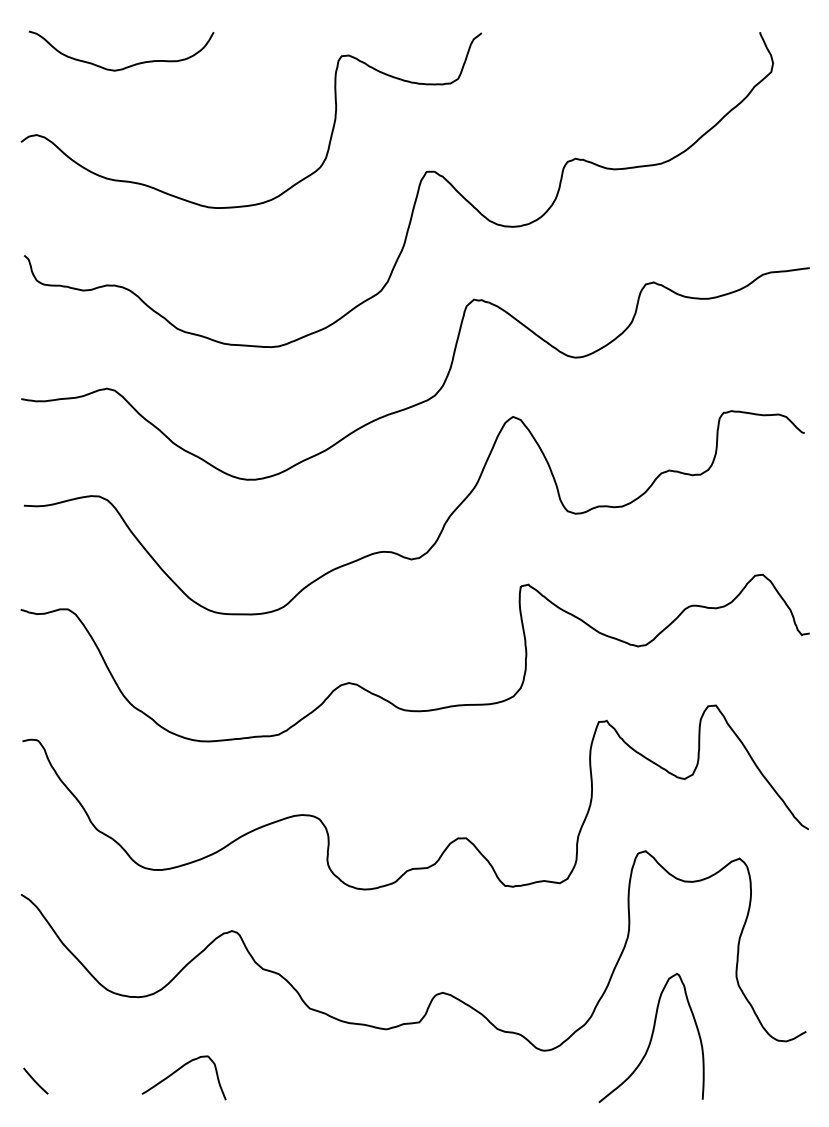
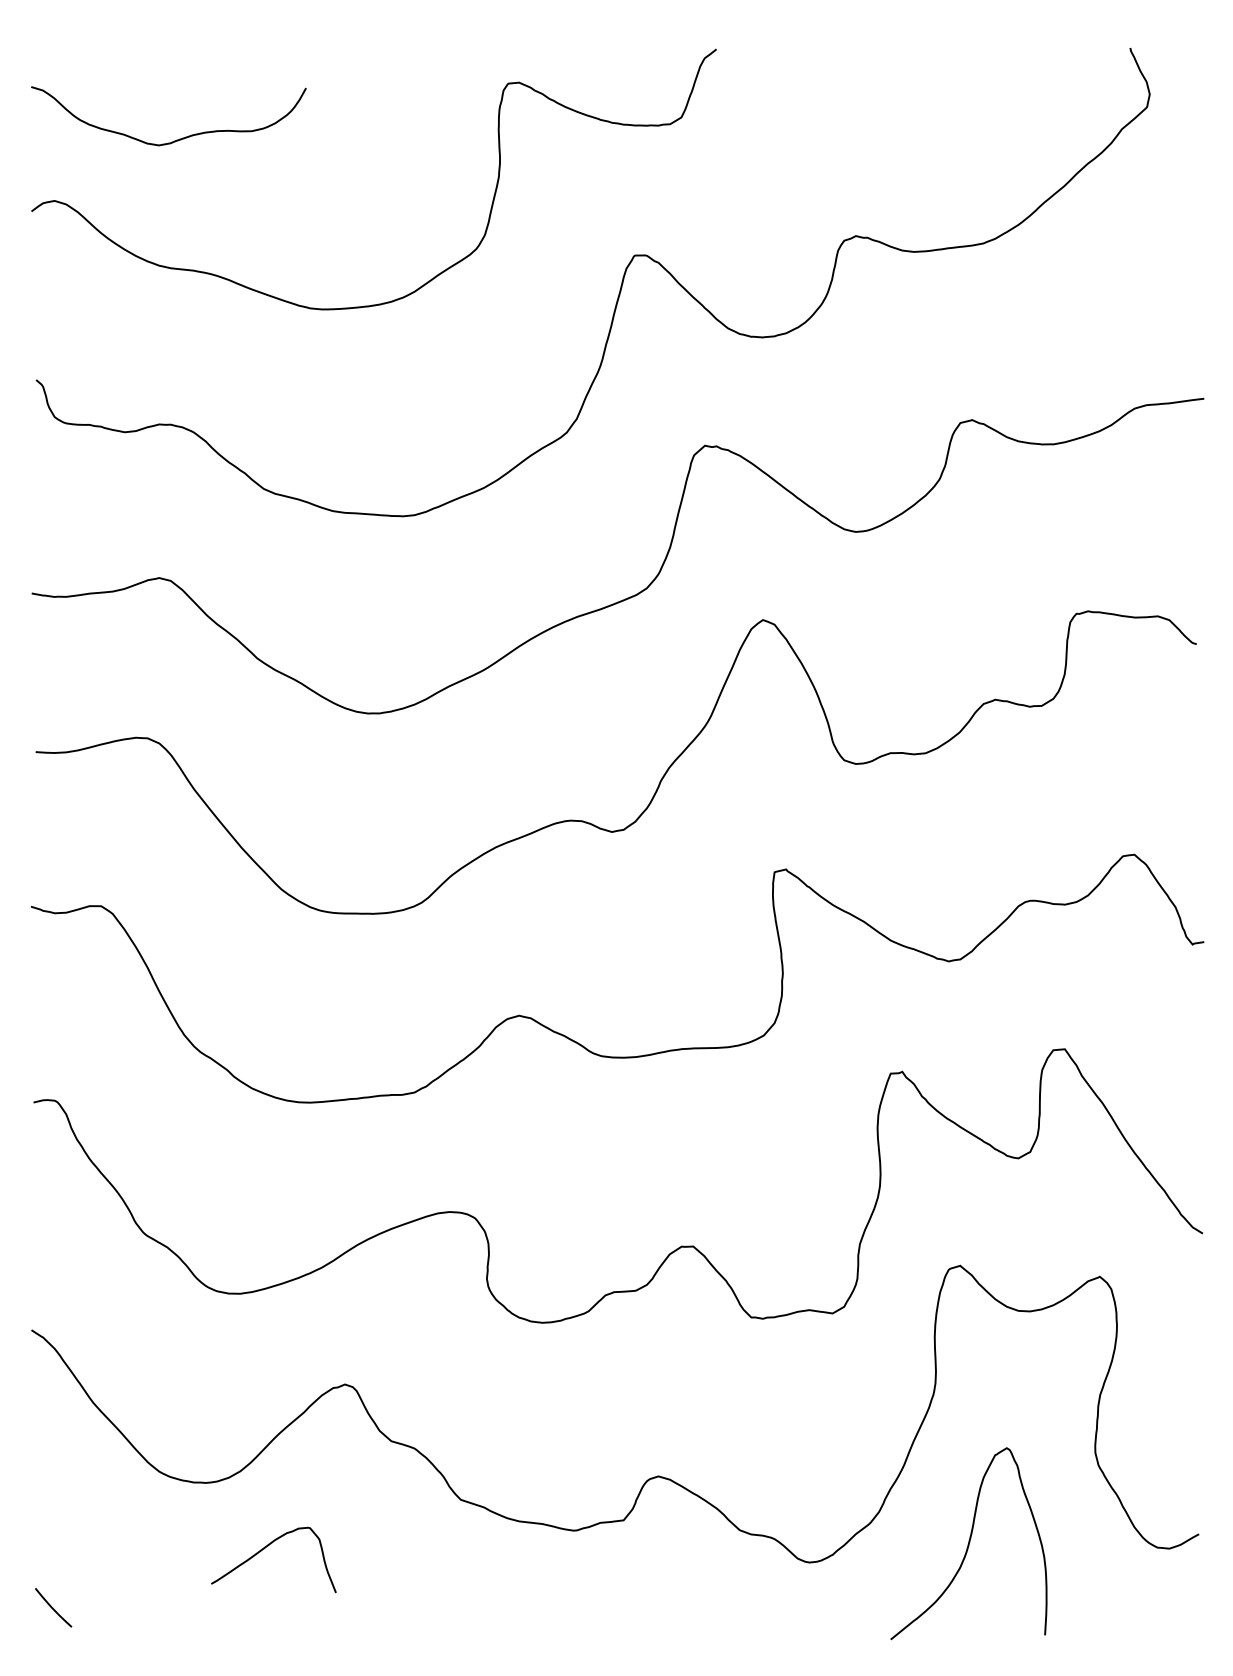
curve: (126, 66) -> (176, 139), moved
curve: (177, 1071) -> (264, 1550), moved

